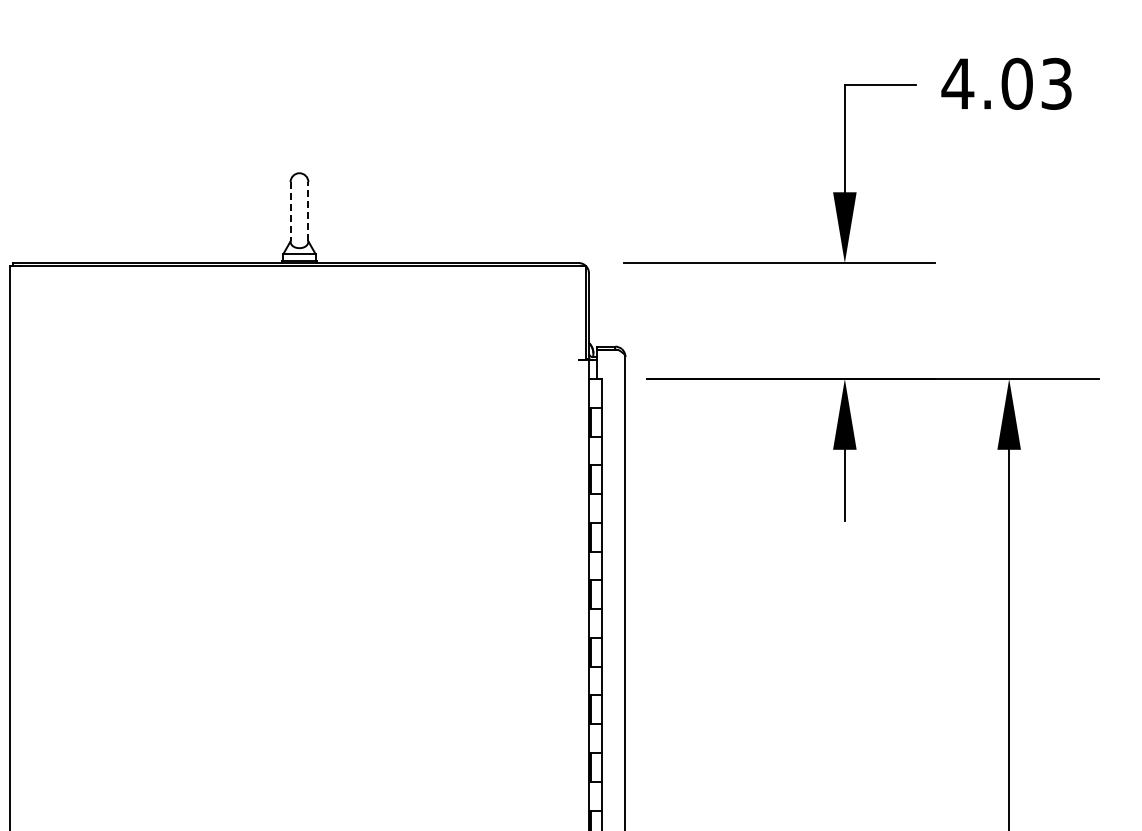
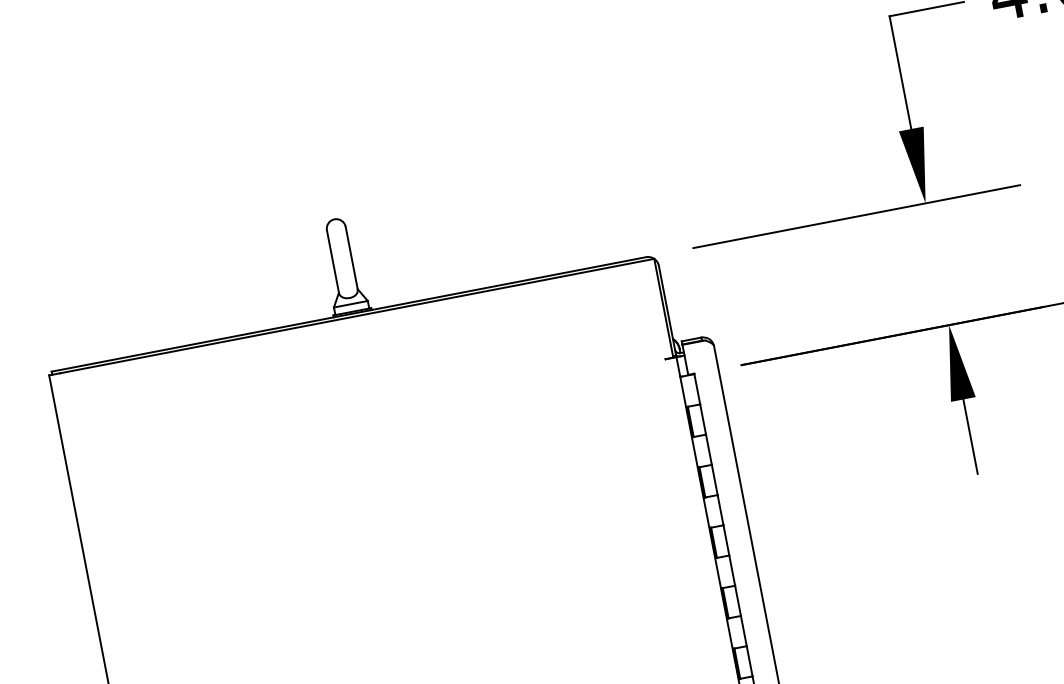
line: (290, 211) -> (332, 261), dashed -> solid
line: (308, 211) -> (351, 257), dashed -> solid

